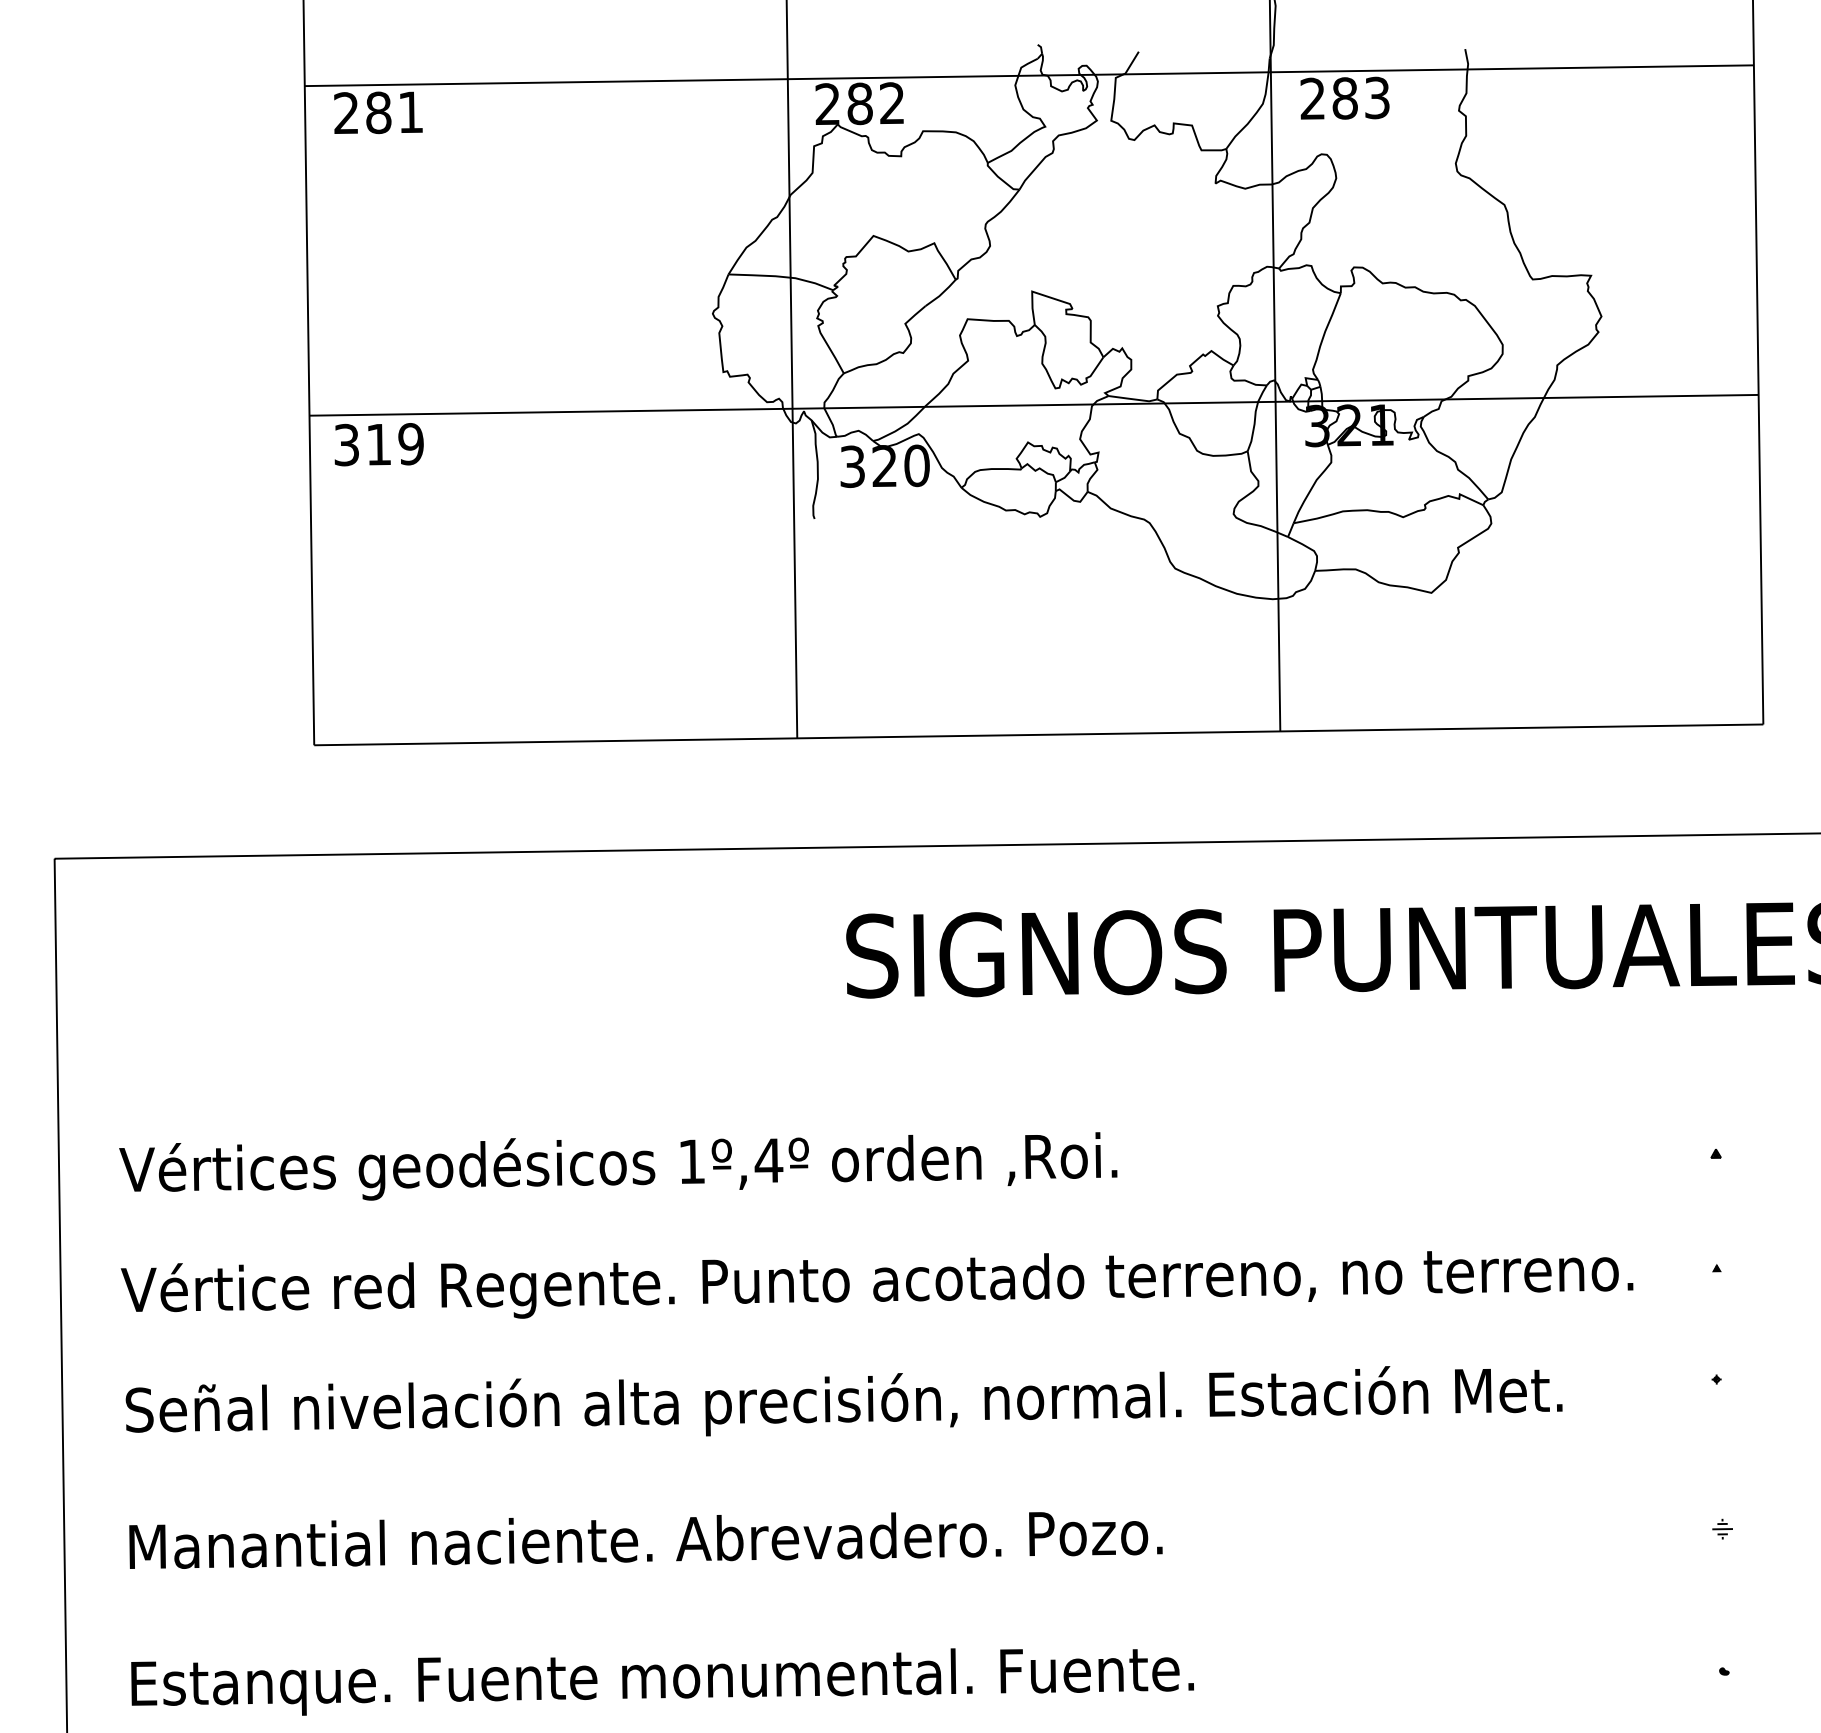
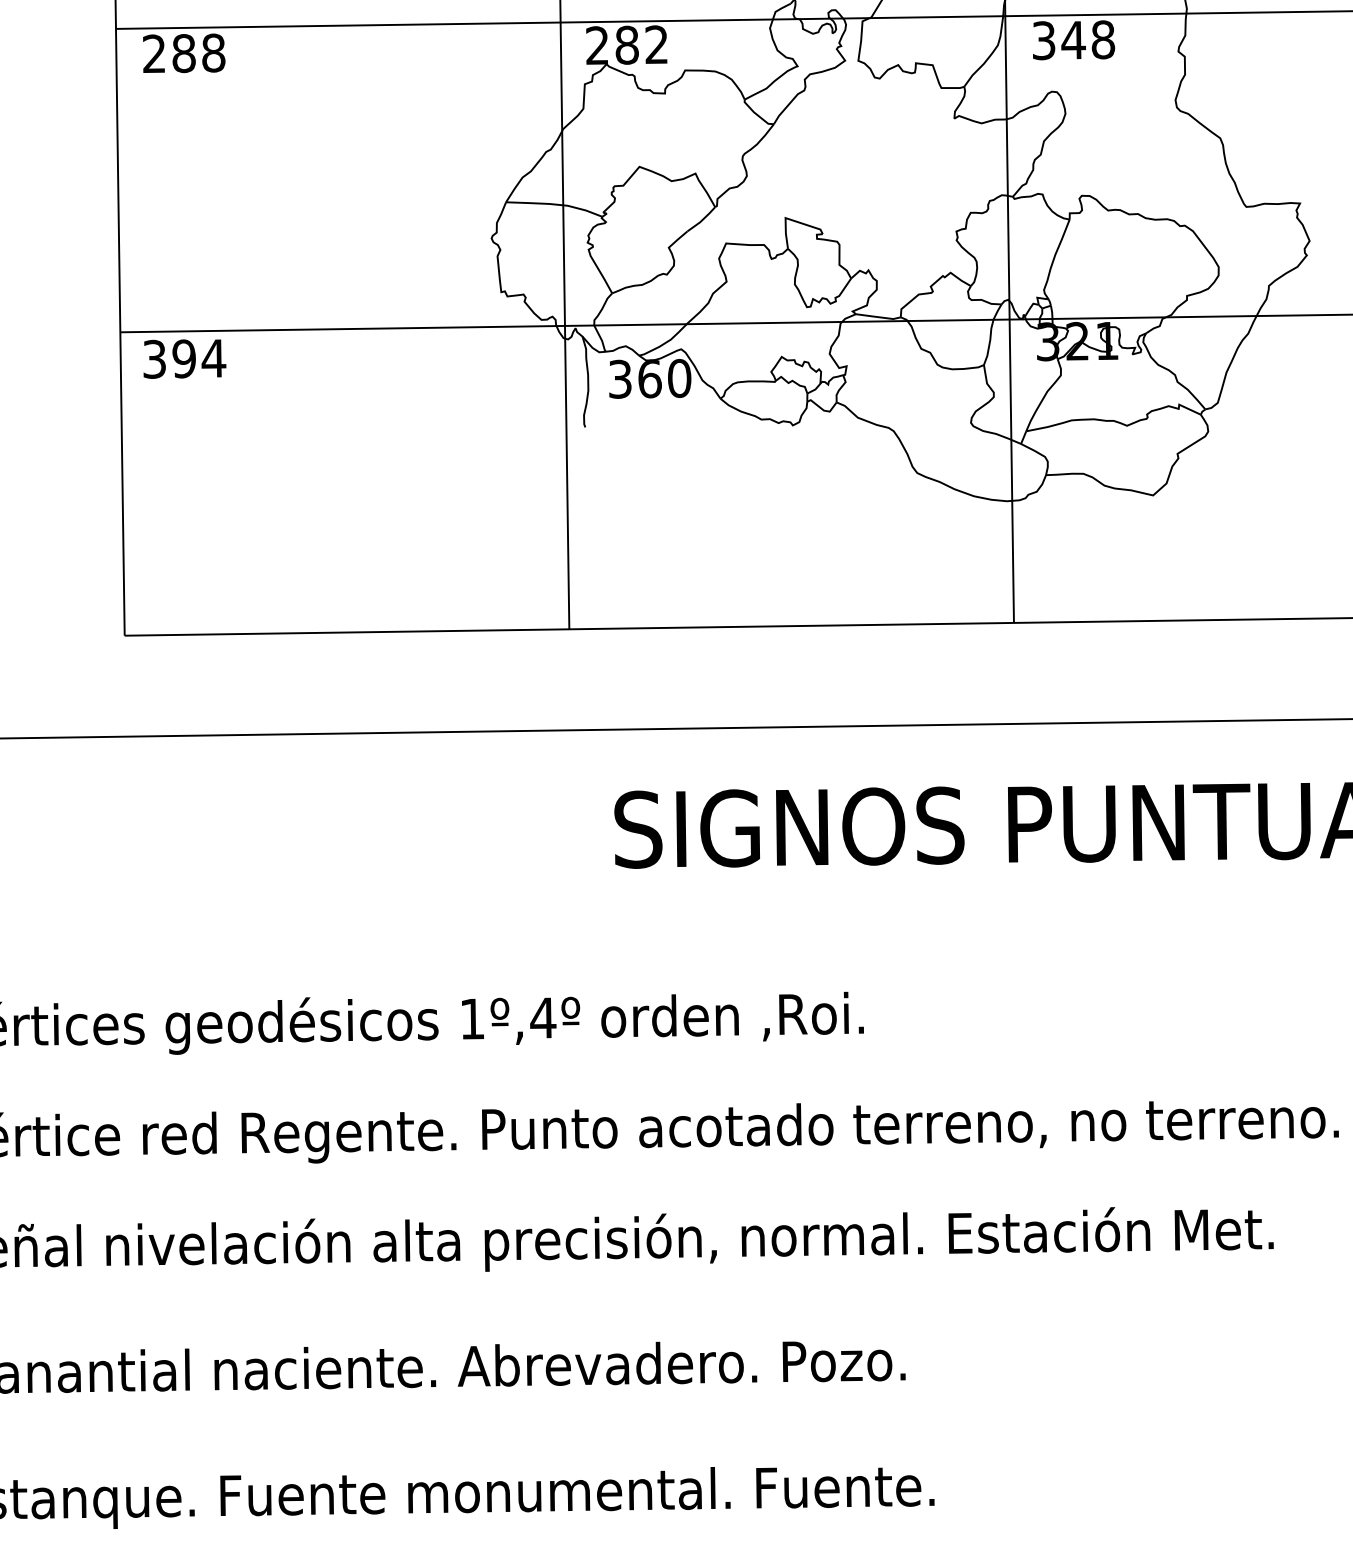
text: (1345, 98) -> (1073, 40), 283 -> 348
text: (410, 112) -> (213, 53), 281 -> 288
text: (395, 444) -> (199, 358), 319 -> 394
text: (884, 466) -> (649, 379), 320 -> 360

